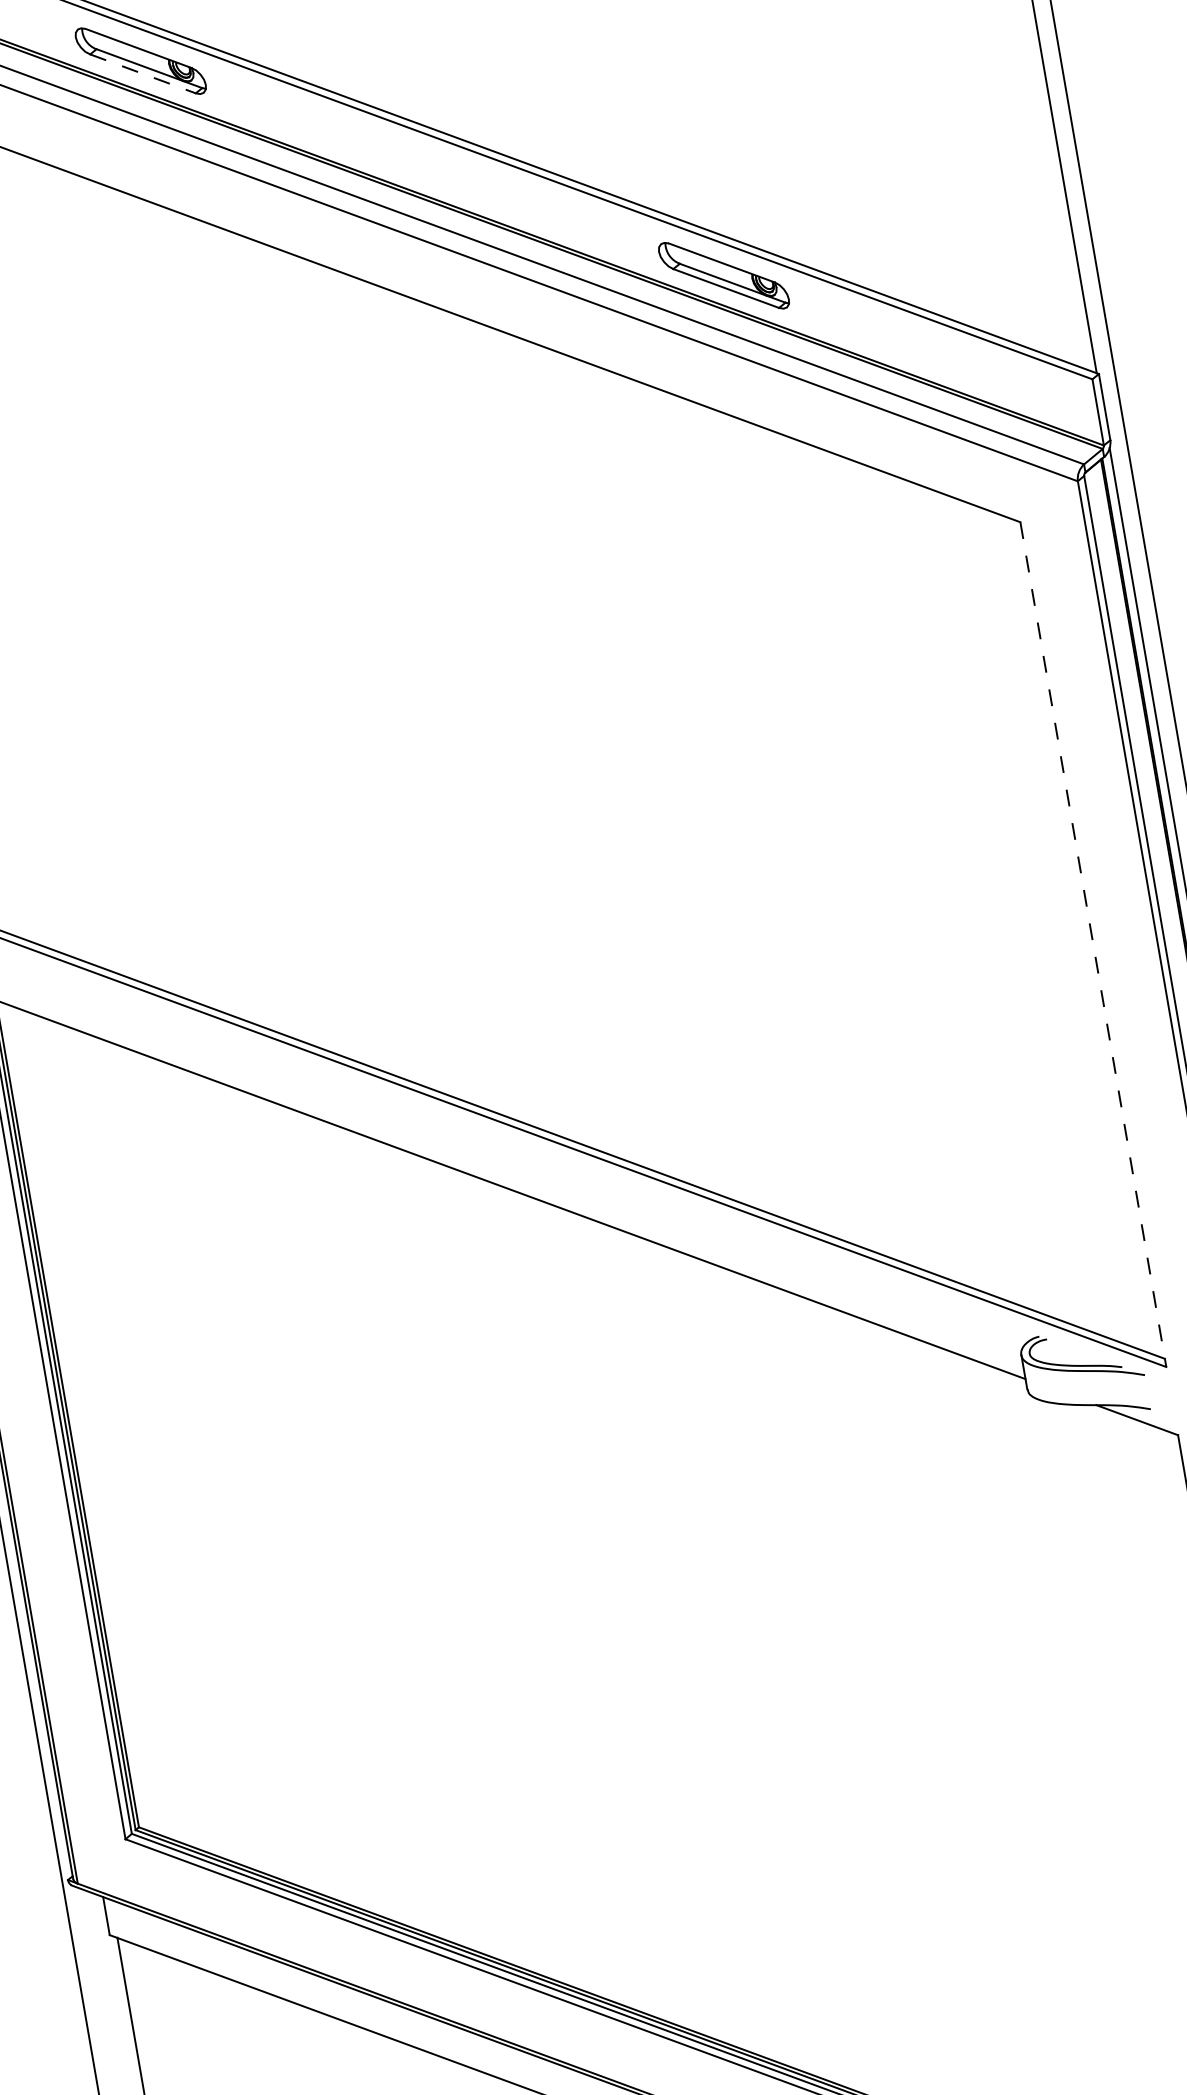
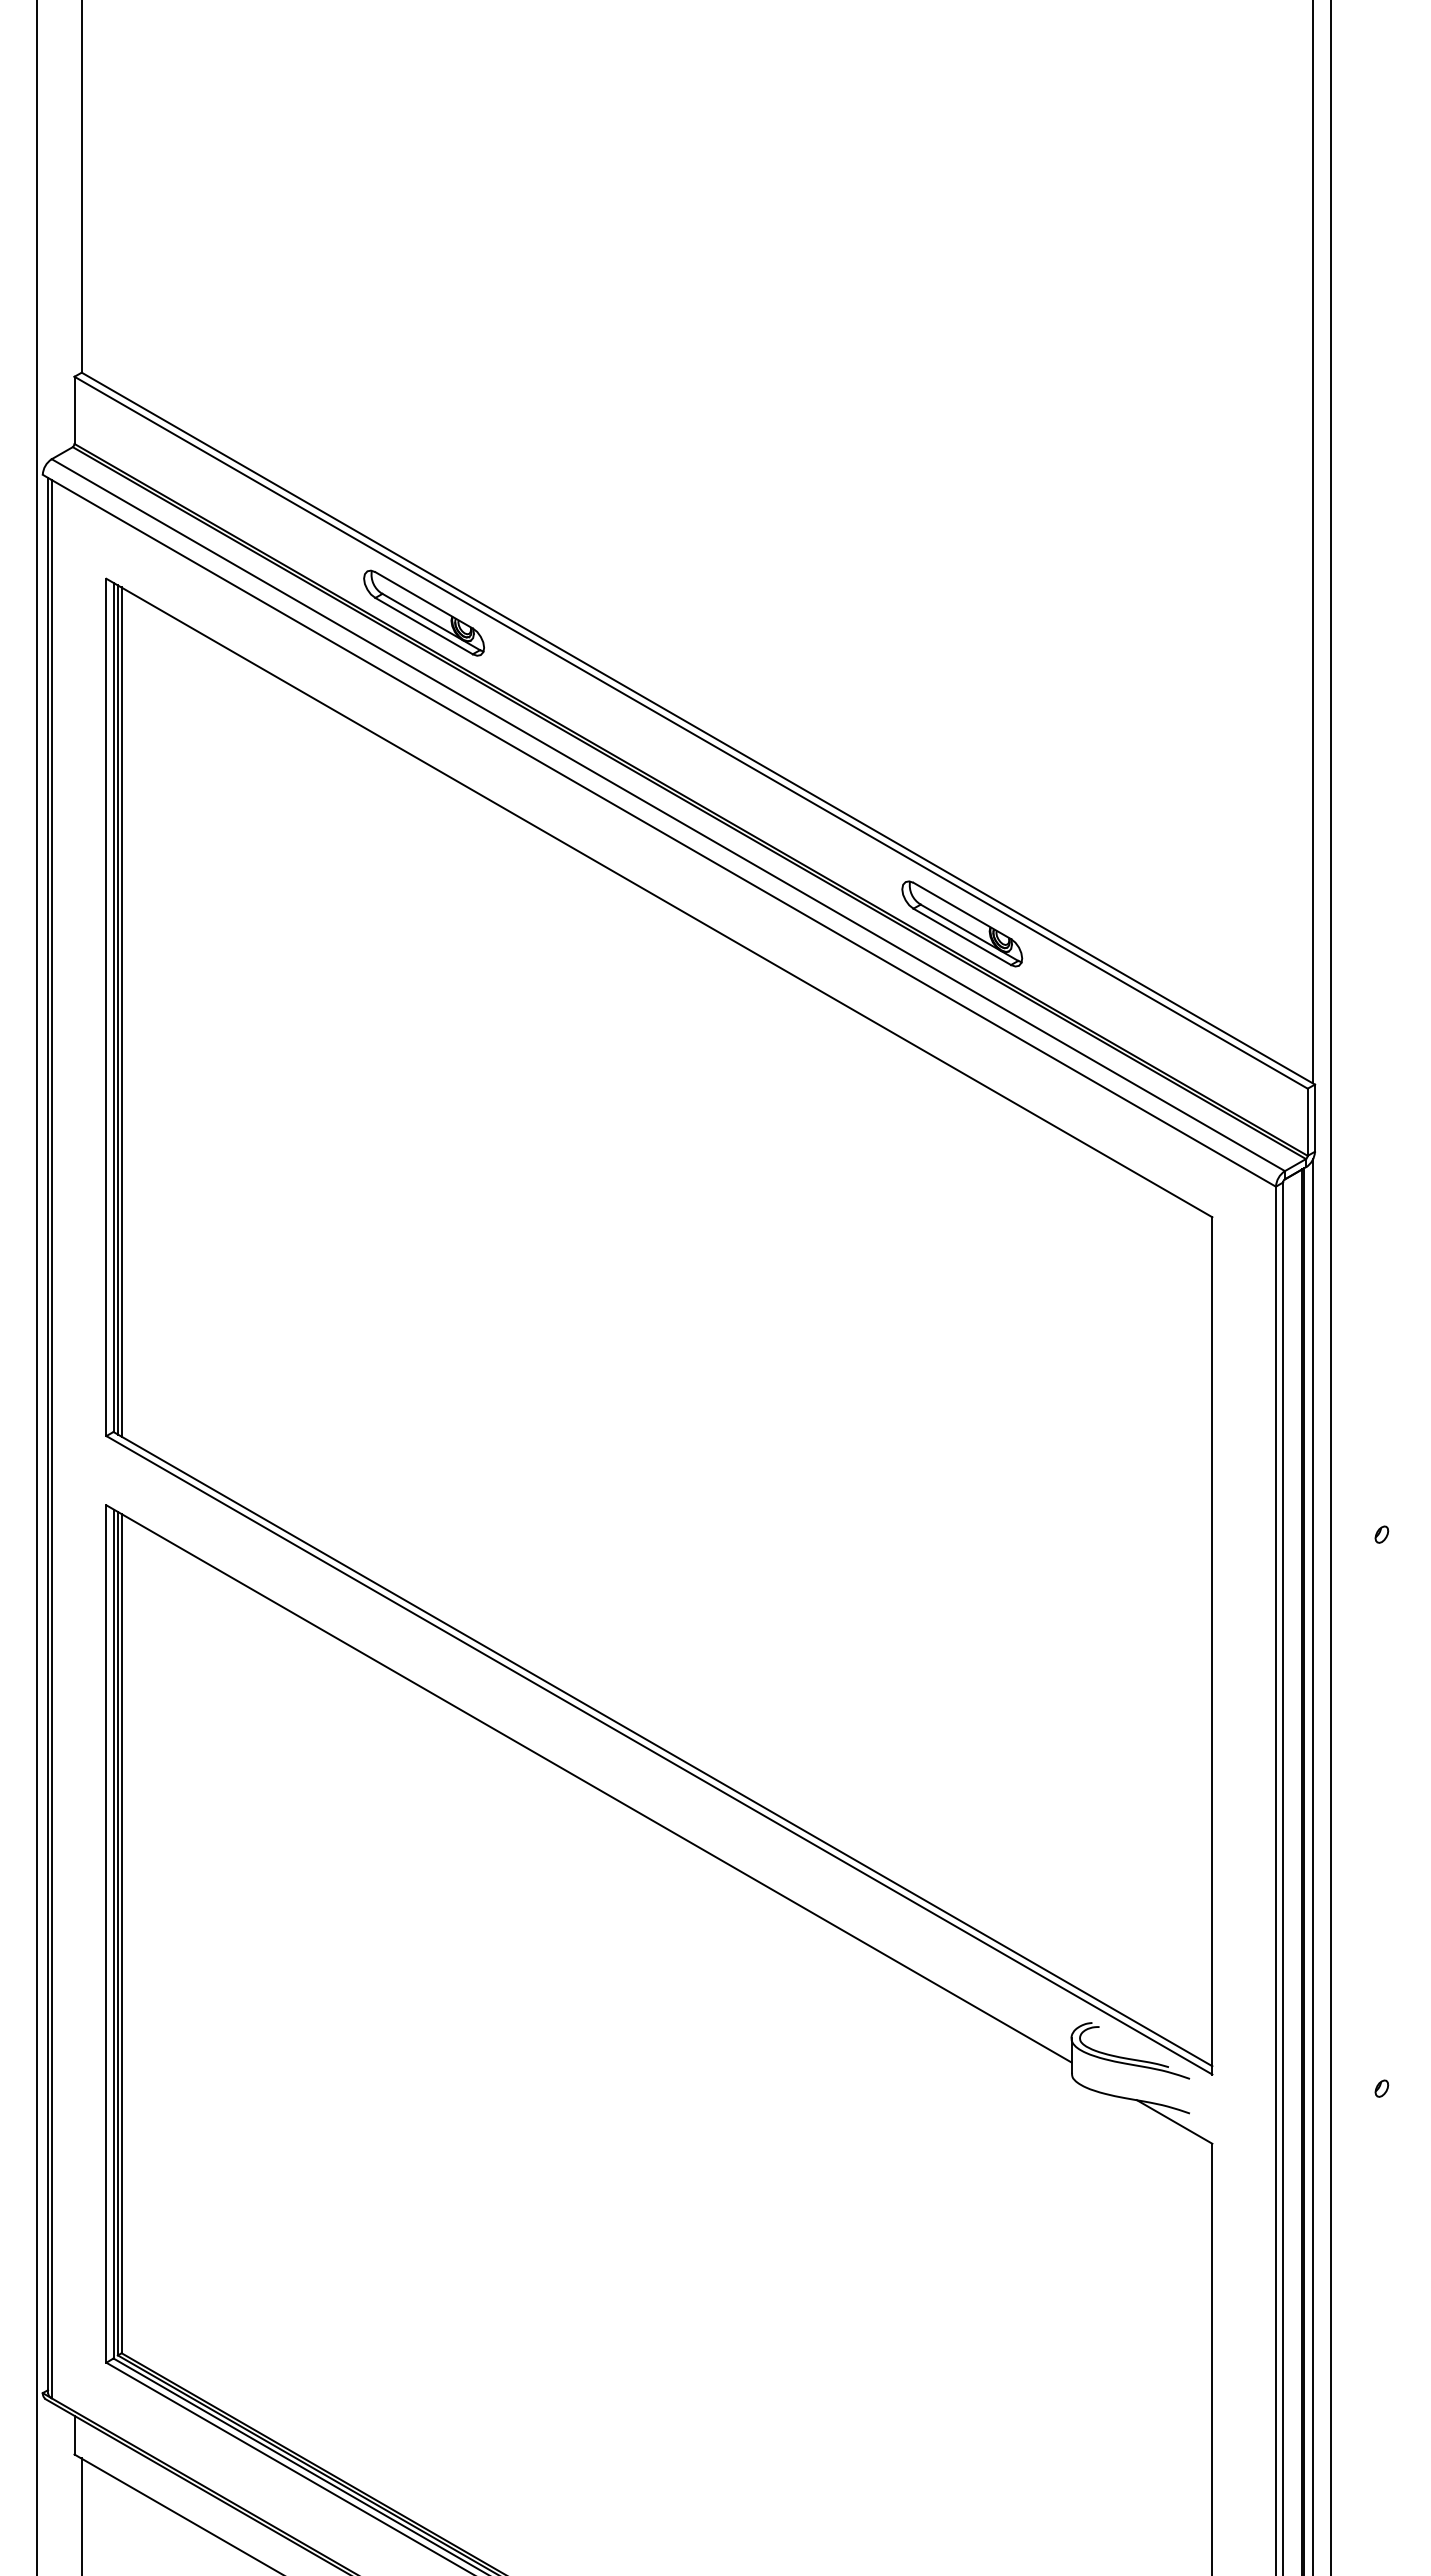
line: (143, 74) -> (424, 626), dashed -> solid
line: (1093, 944) -> (1212, 1645), dashed -> solid

